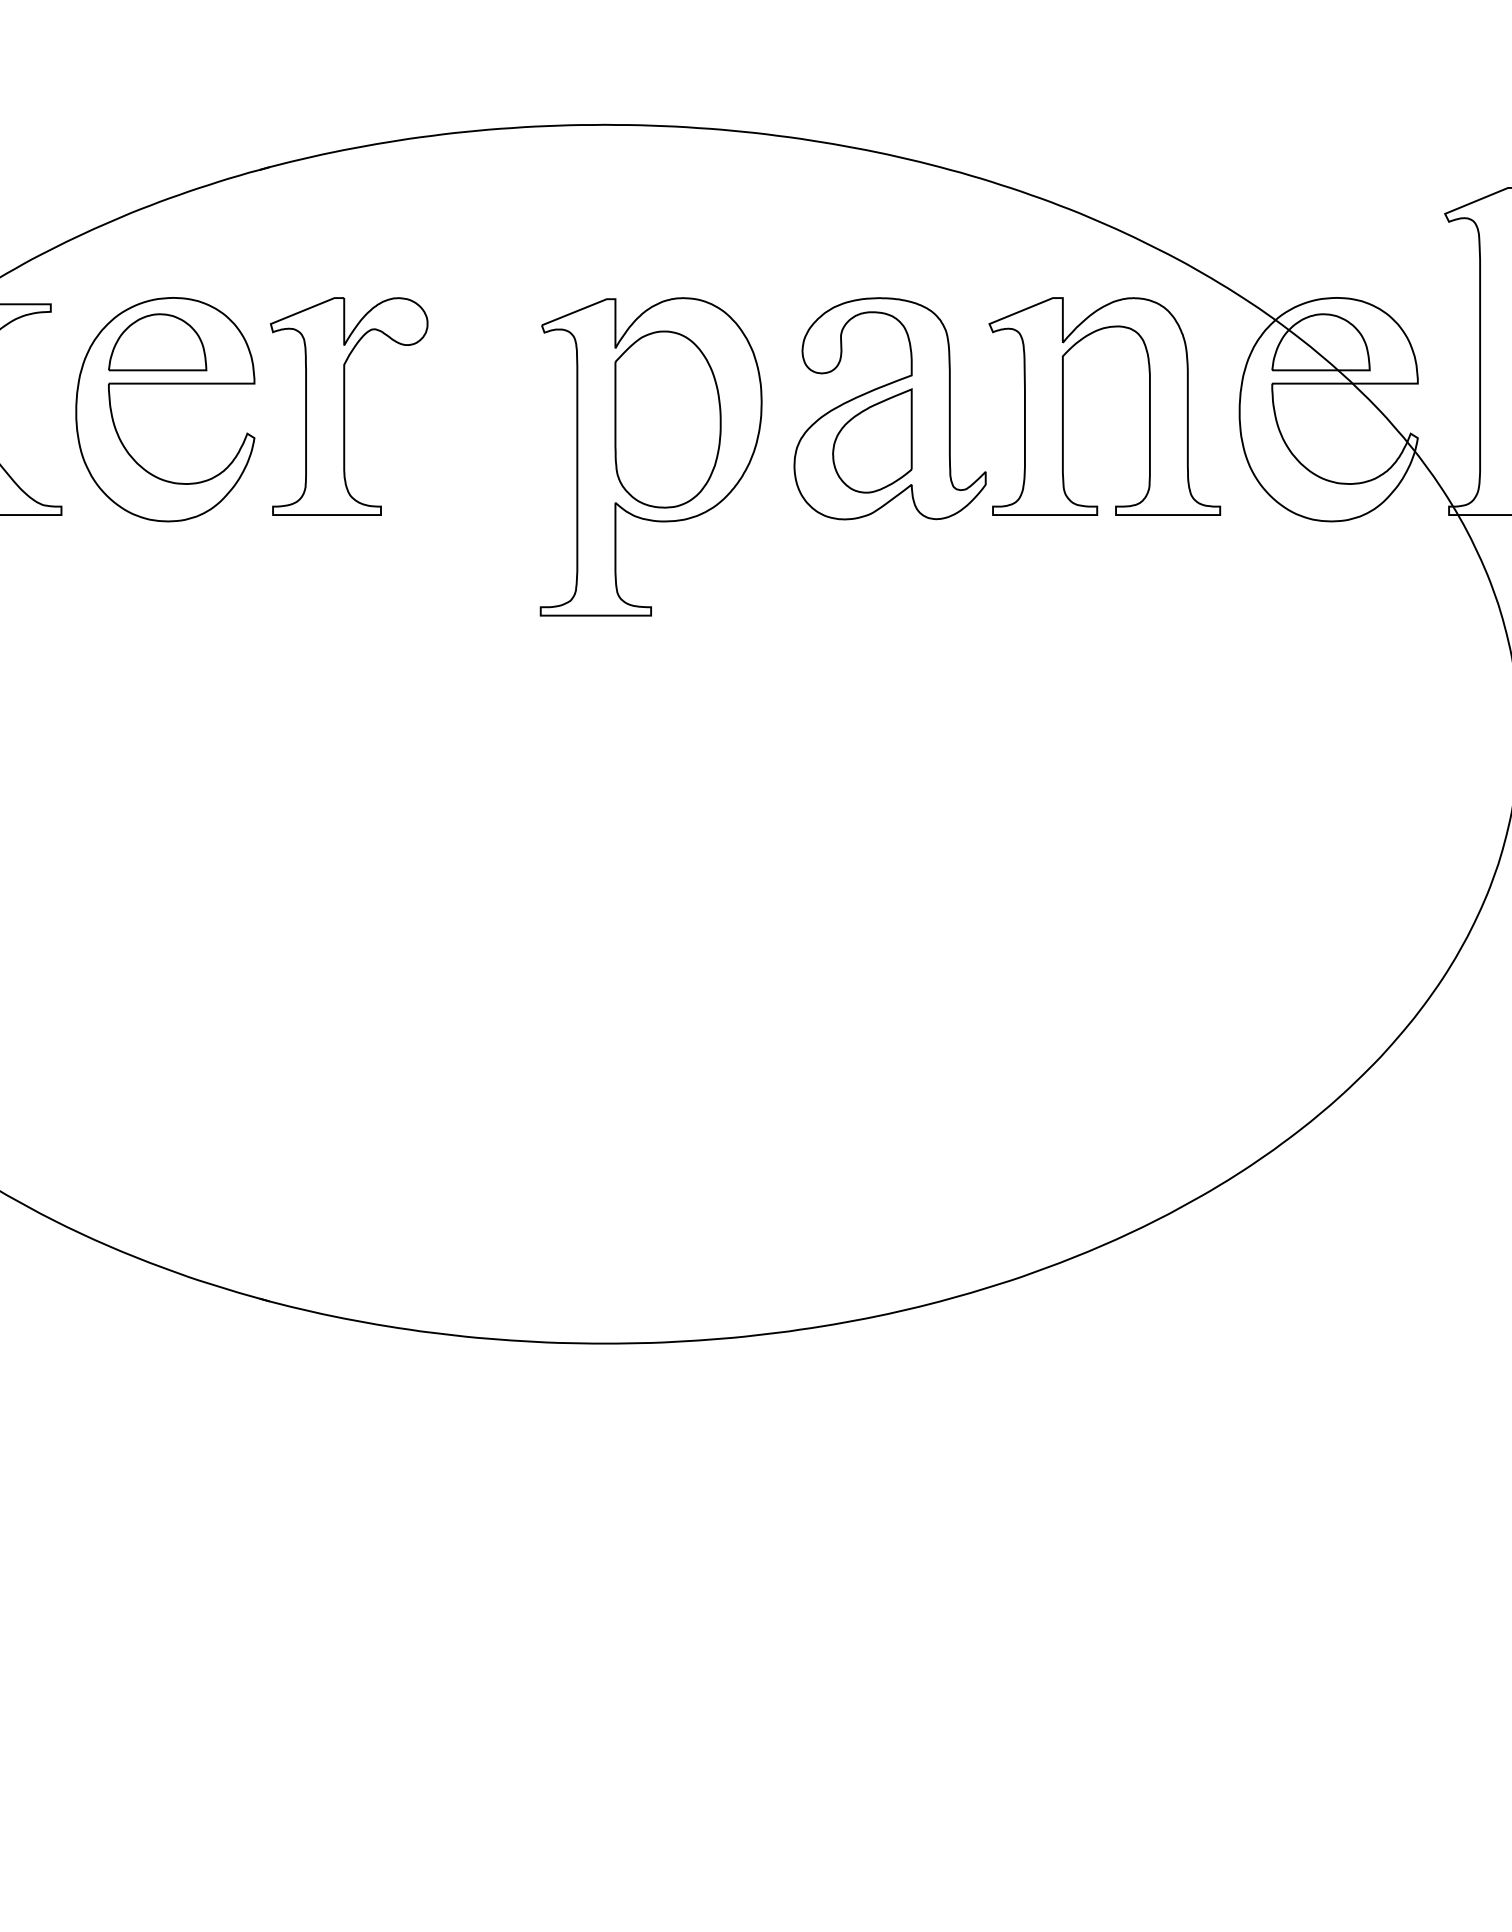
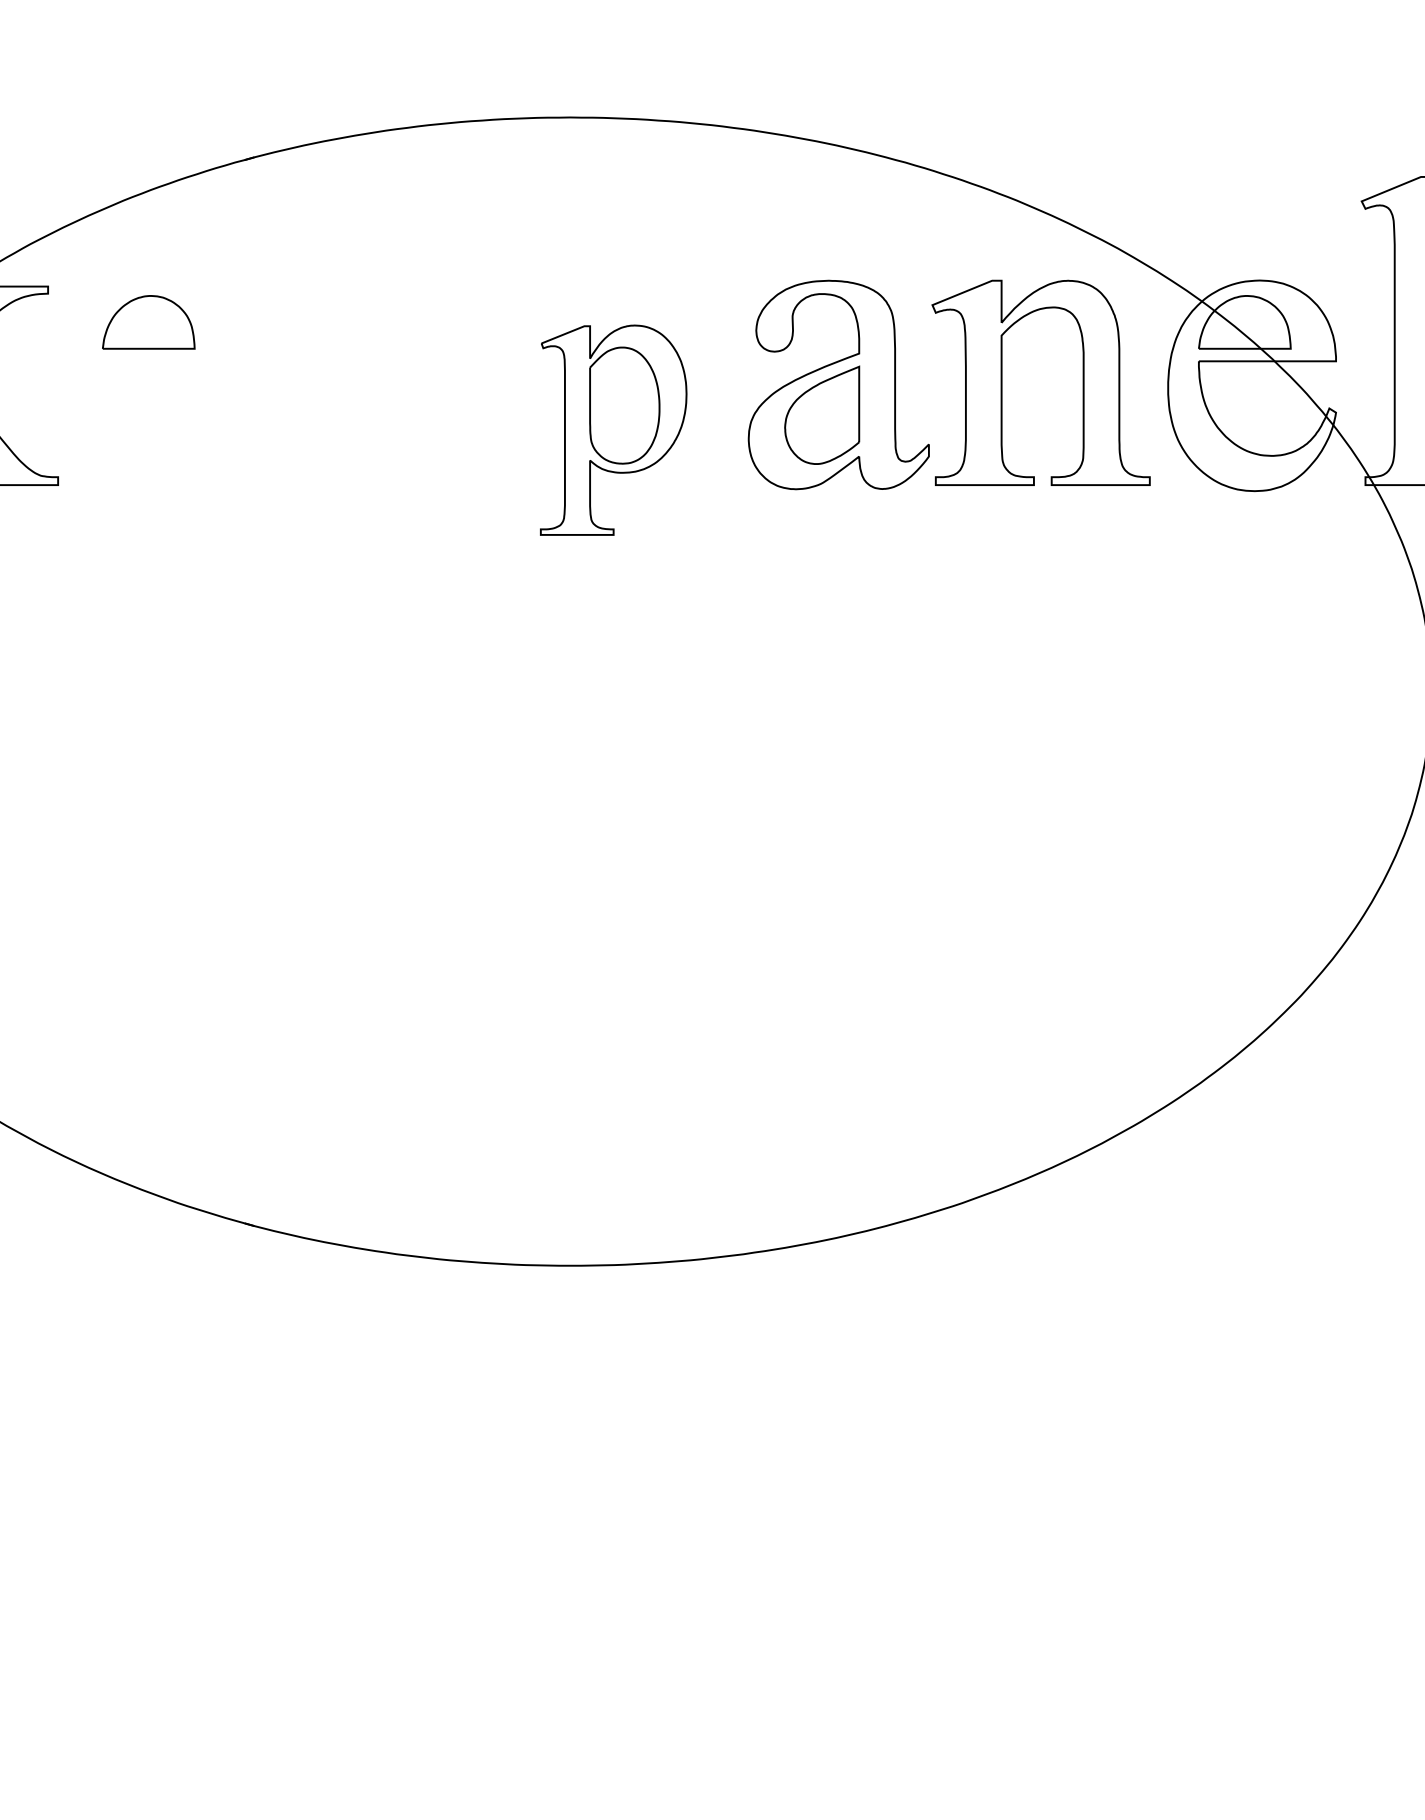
part: (164, 384) -> (155, 362), removed
part: (348, 406) -> (328, 382), removed
part: (650, 455) -> (613, 429), size x0.7

